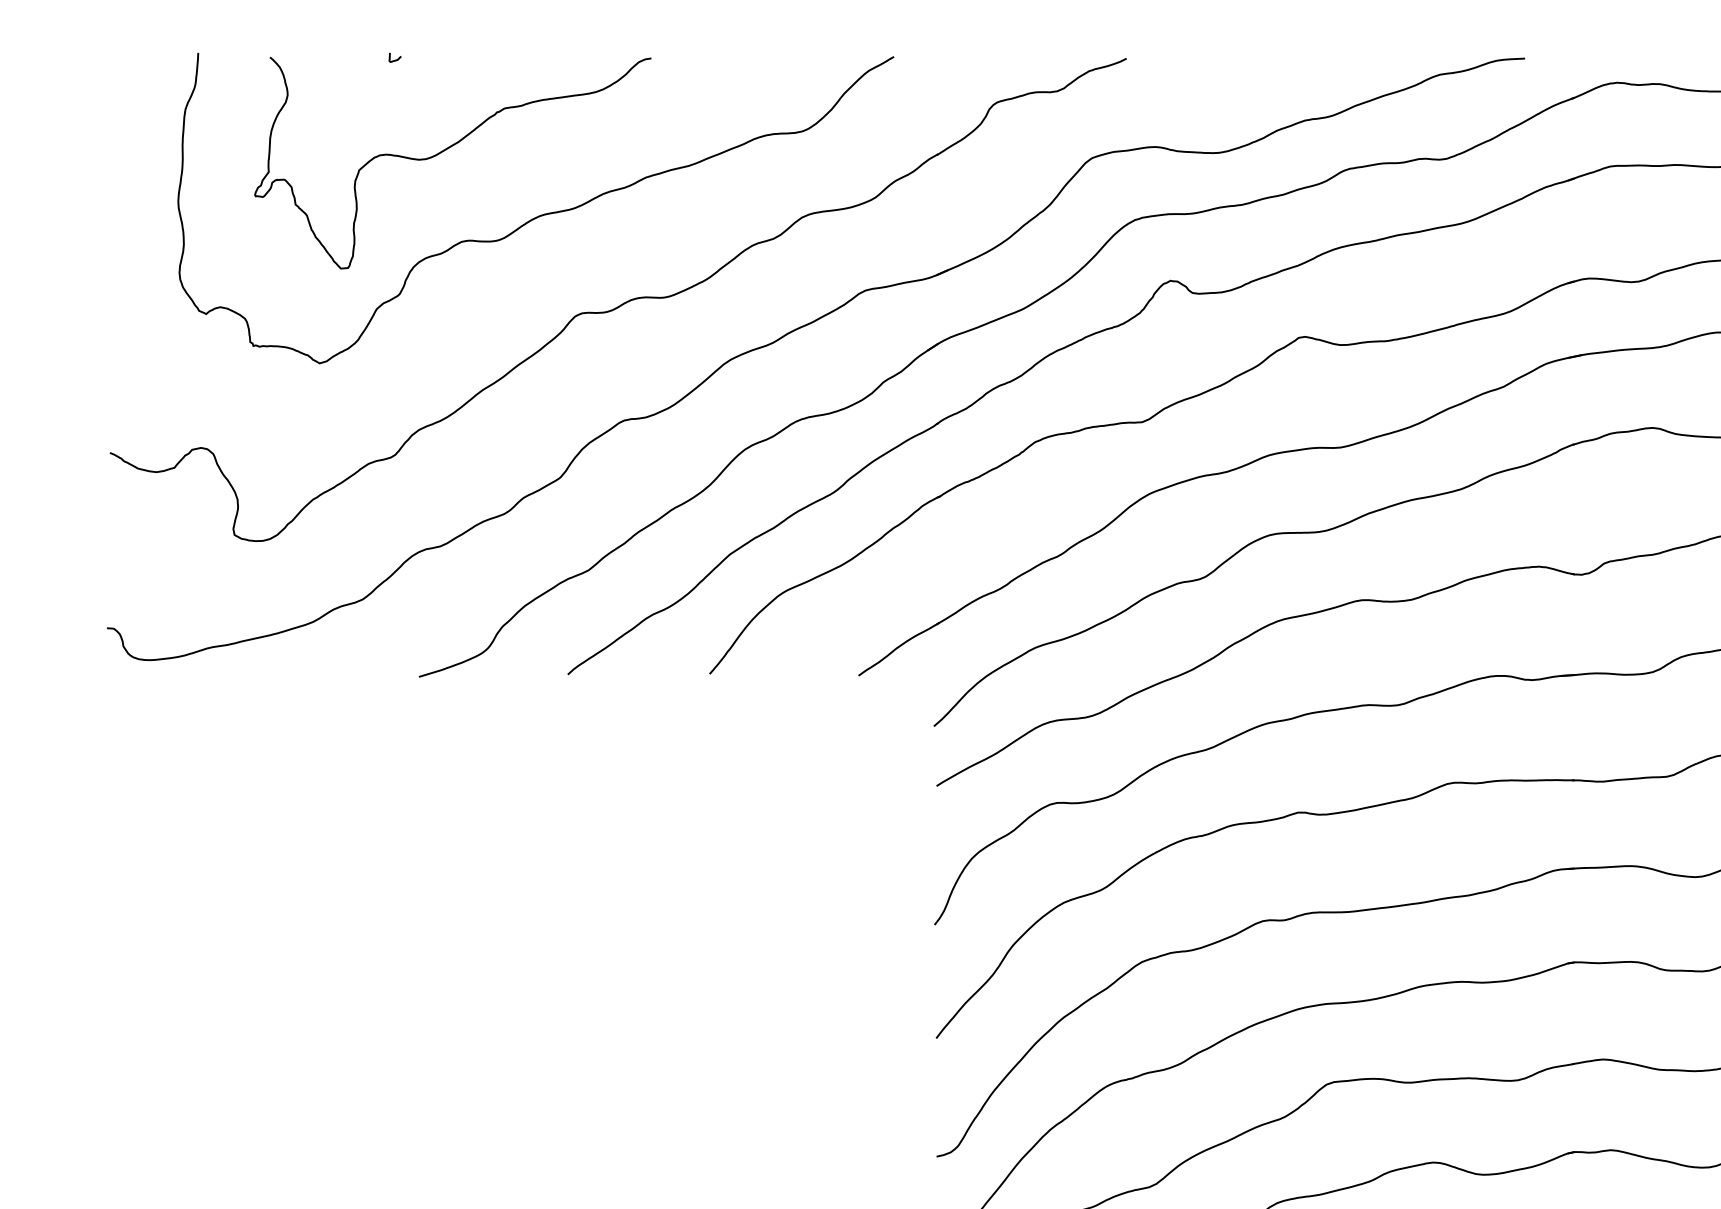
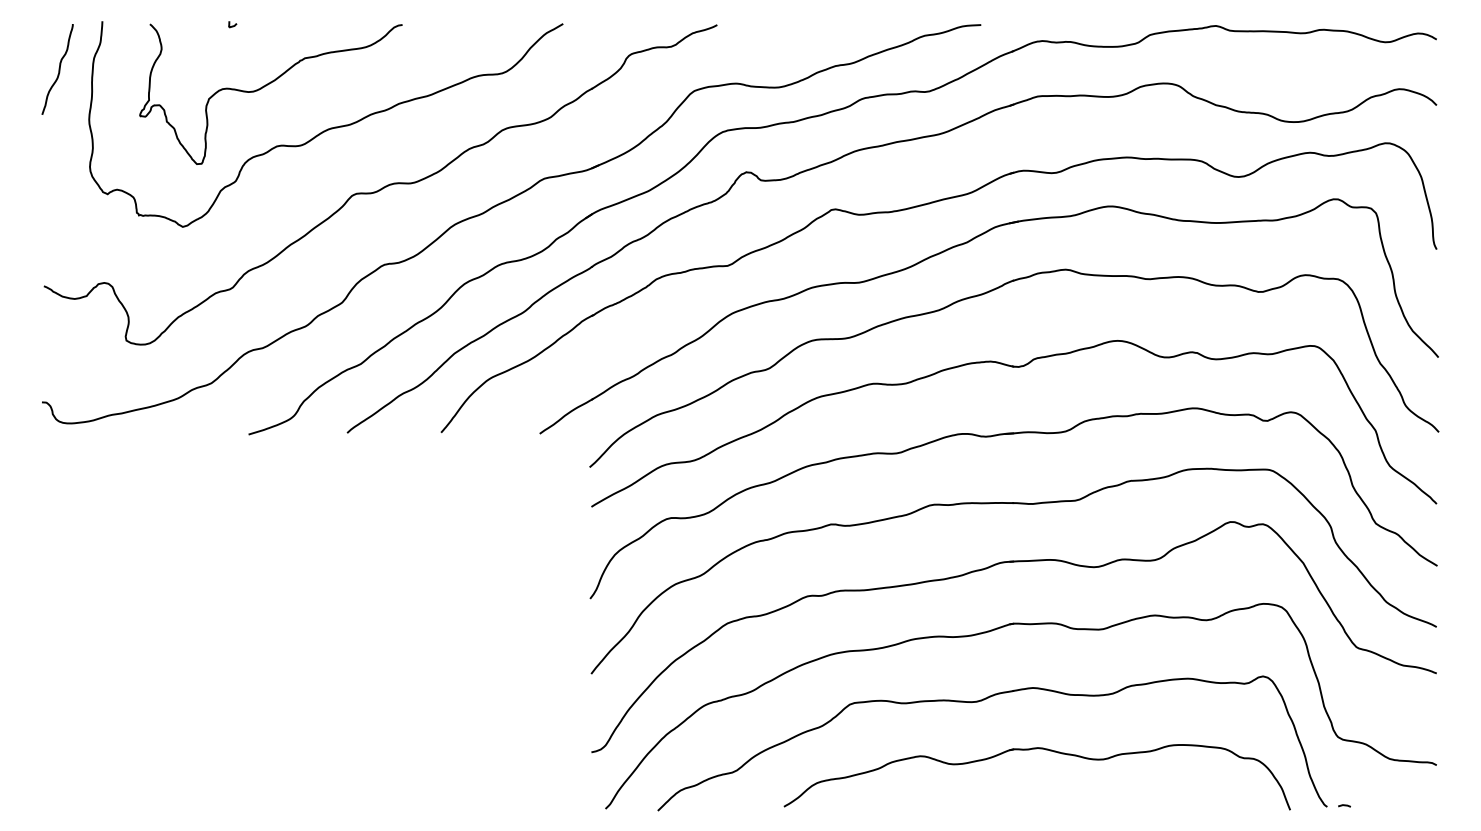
curve: (131, 125) -> (58, 69), added

